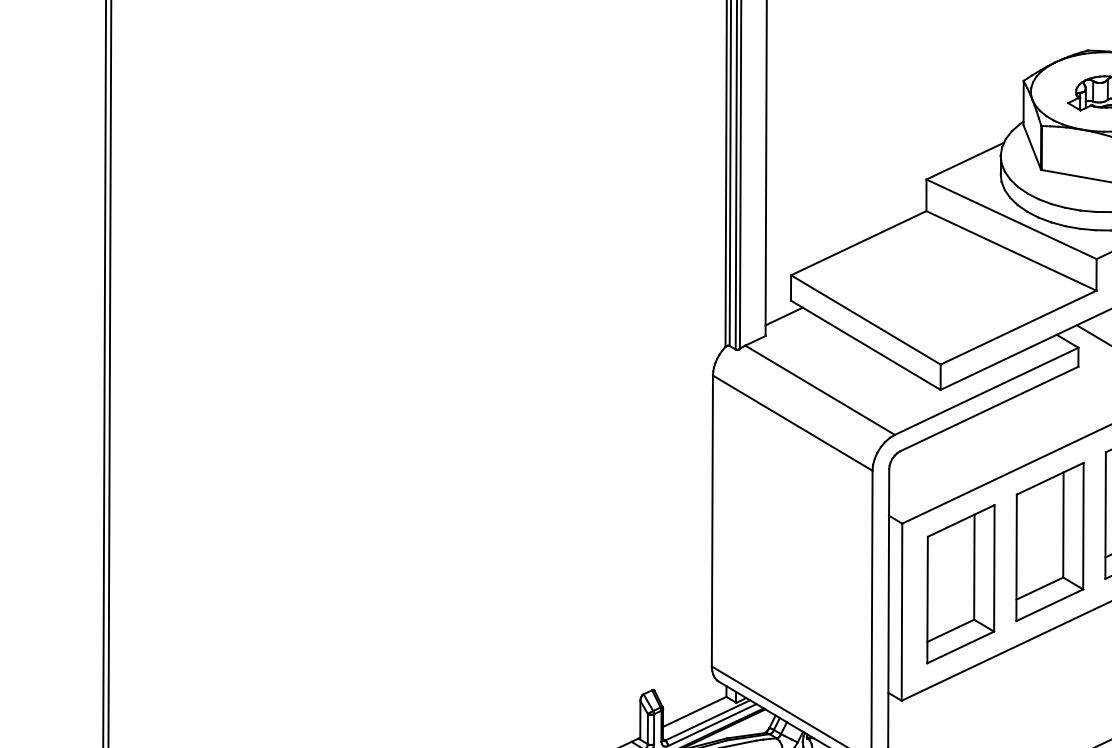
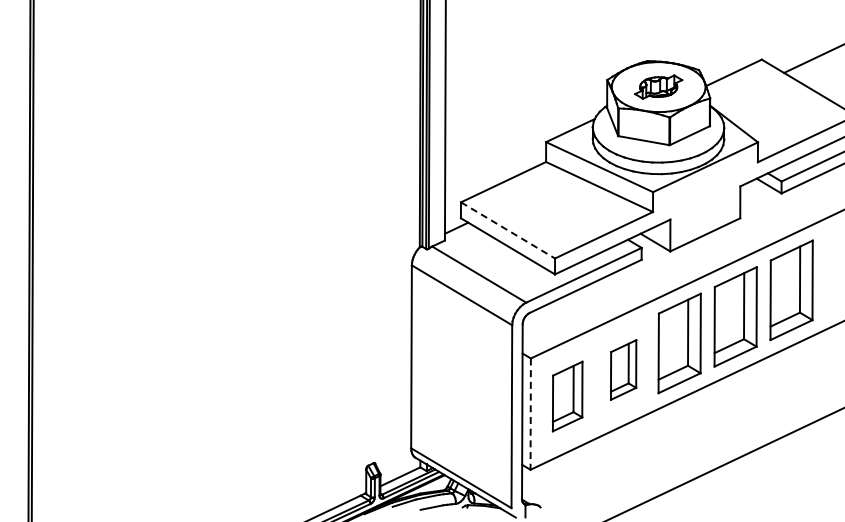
line: (866, 320) -> (508, 230), solid -> dashed
part: (1049, 541) -> (623, 369), size x0.6
part: (960, 584) -> (567, 396), size x0.7
line: (901, 612) -> (530, 414), solid -> dashed

